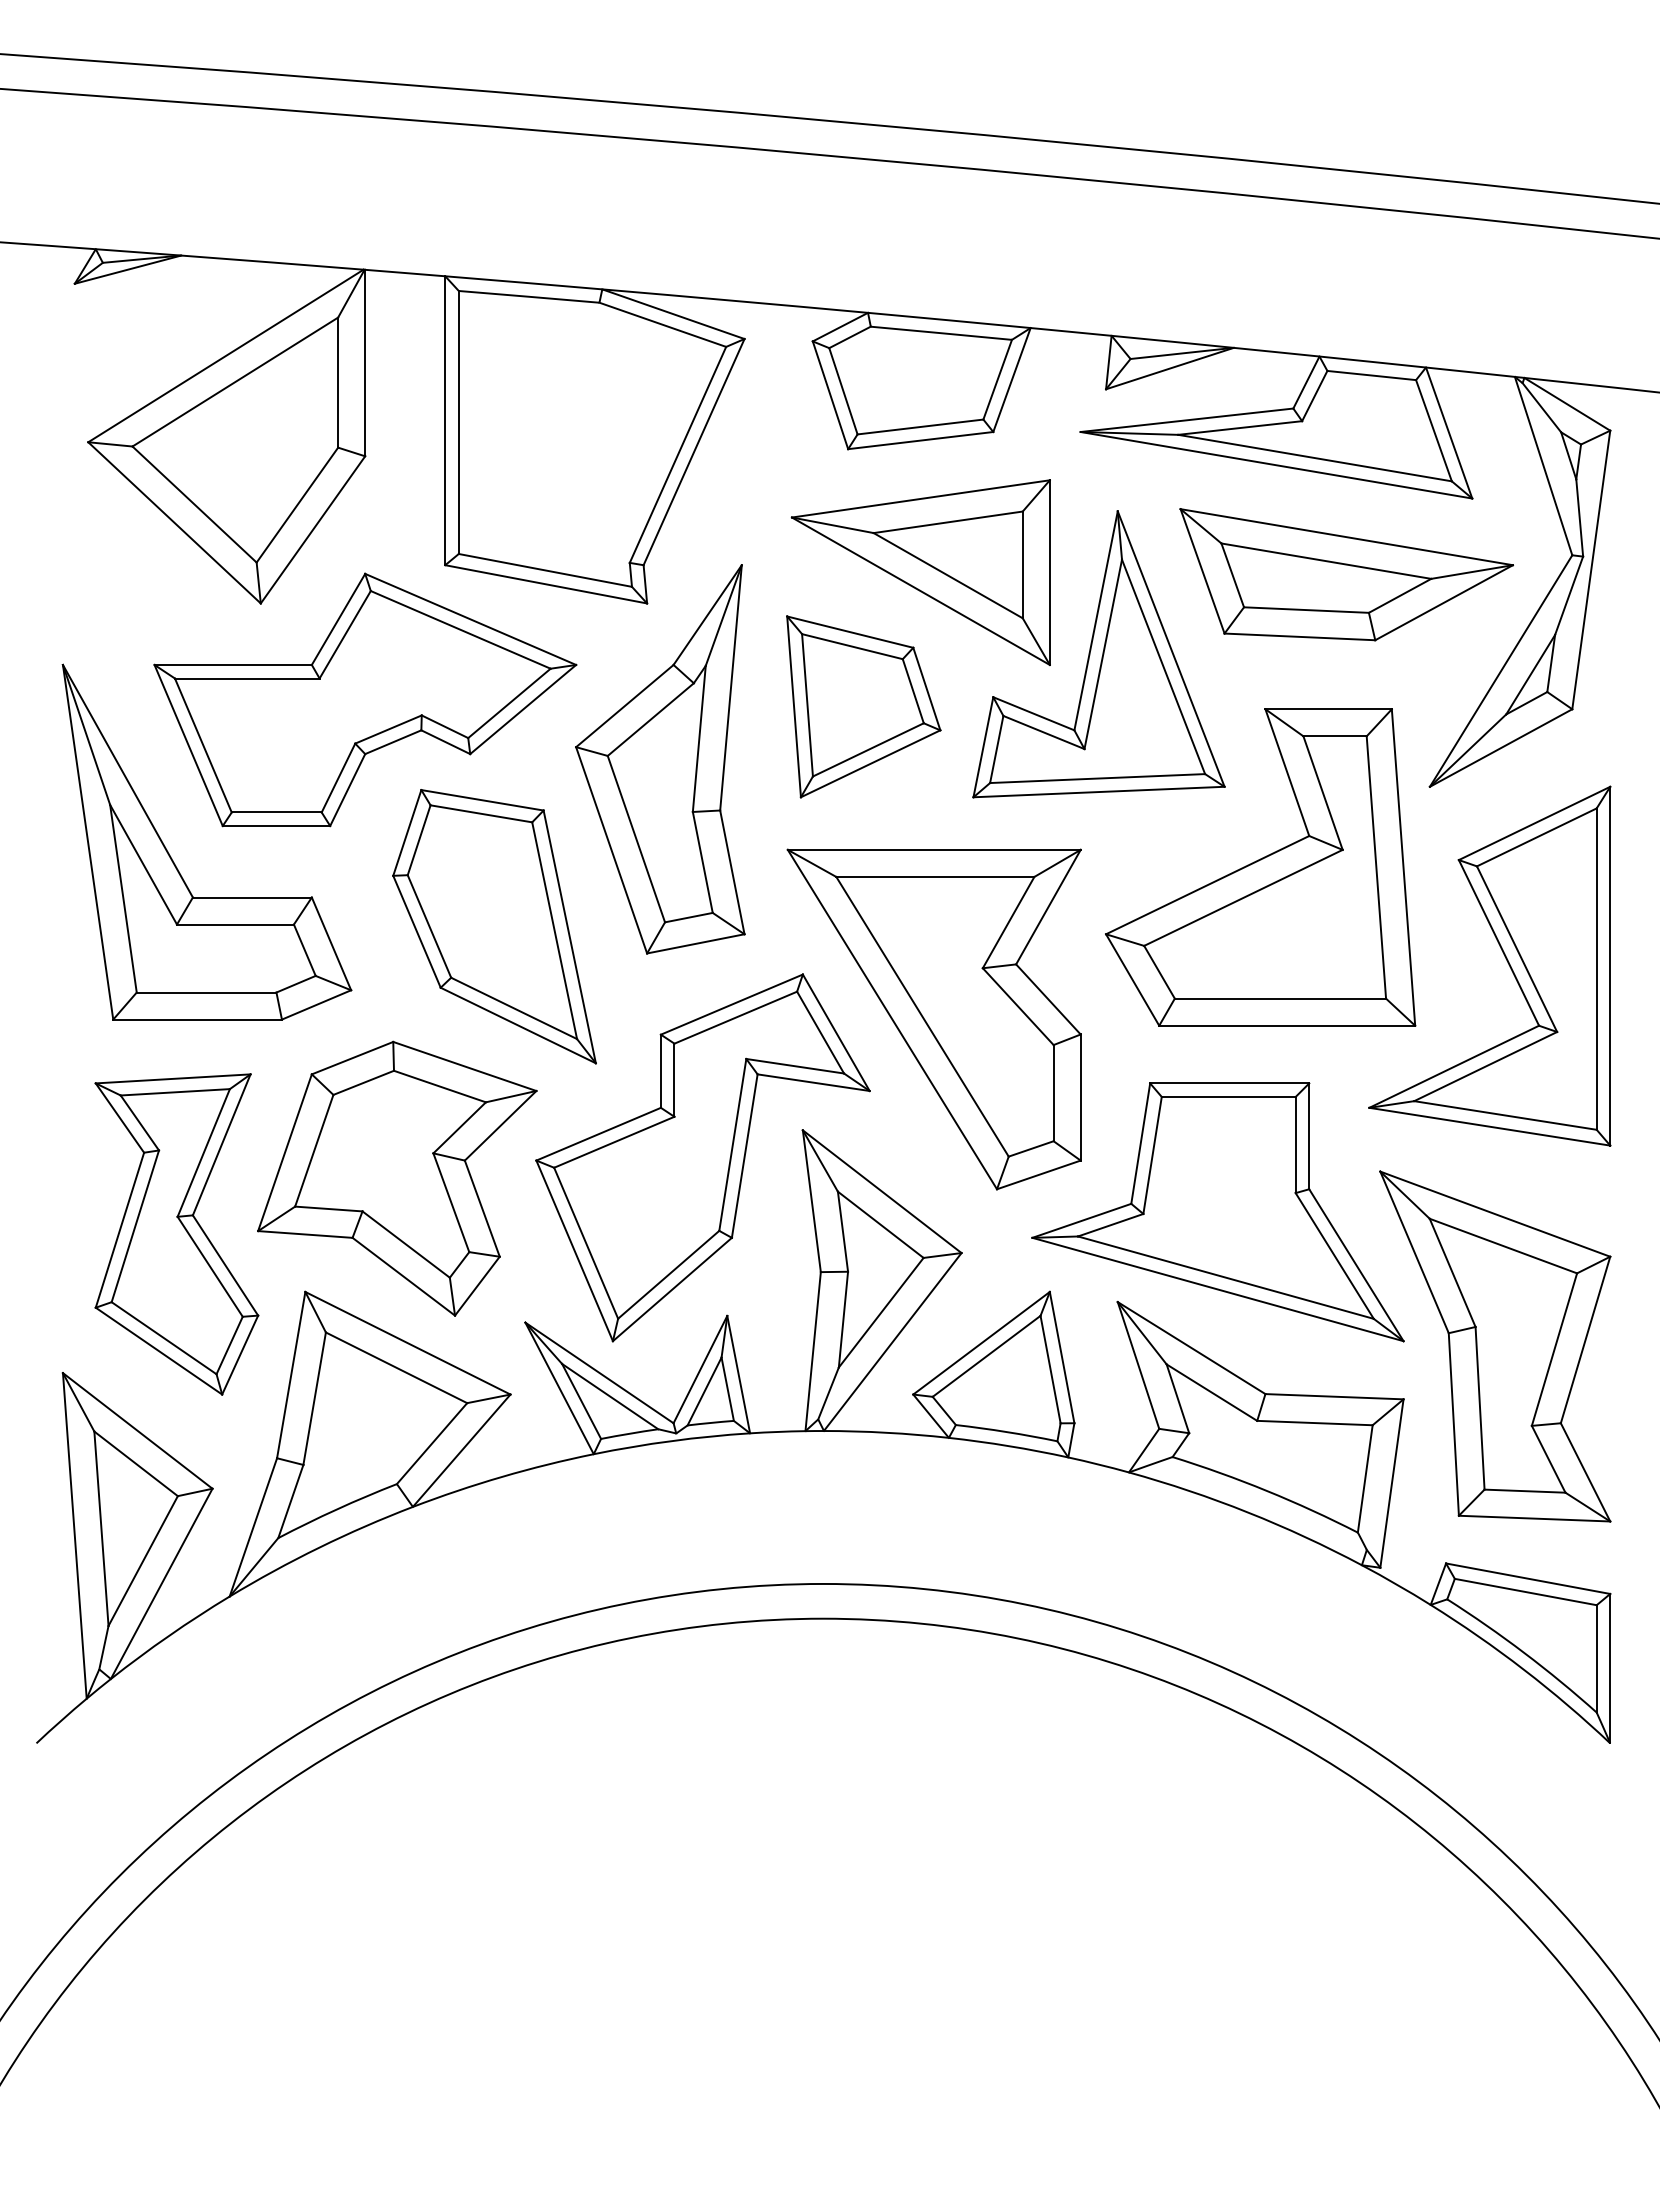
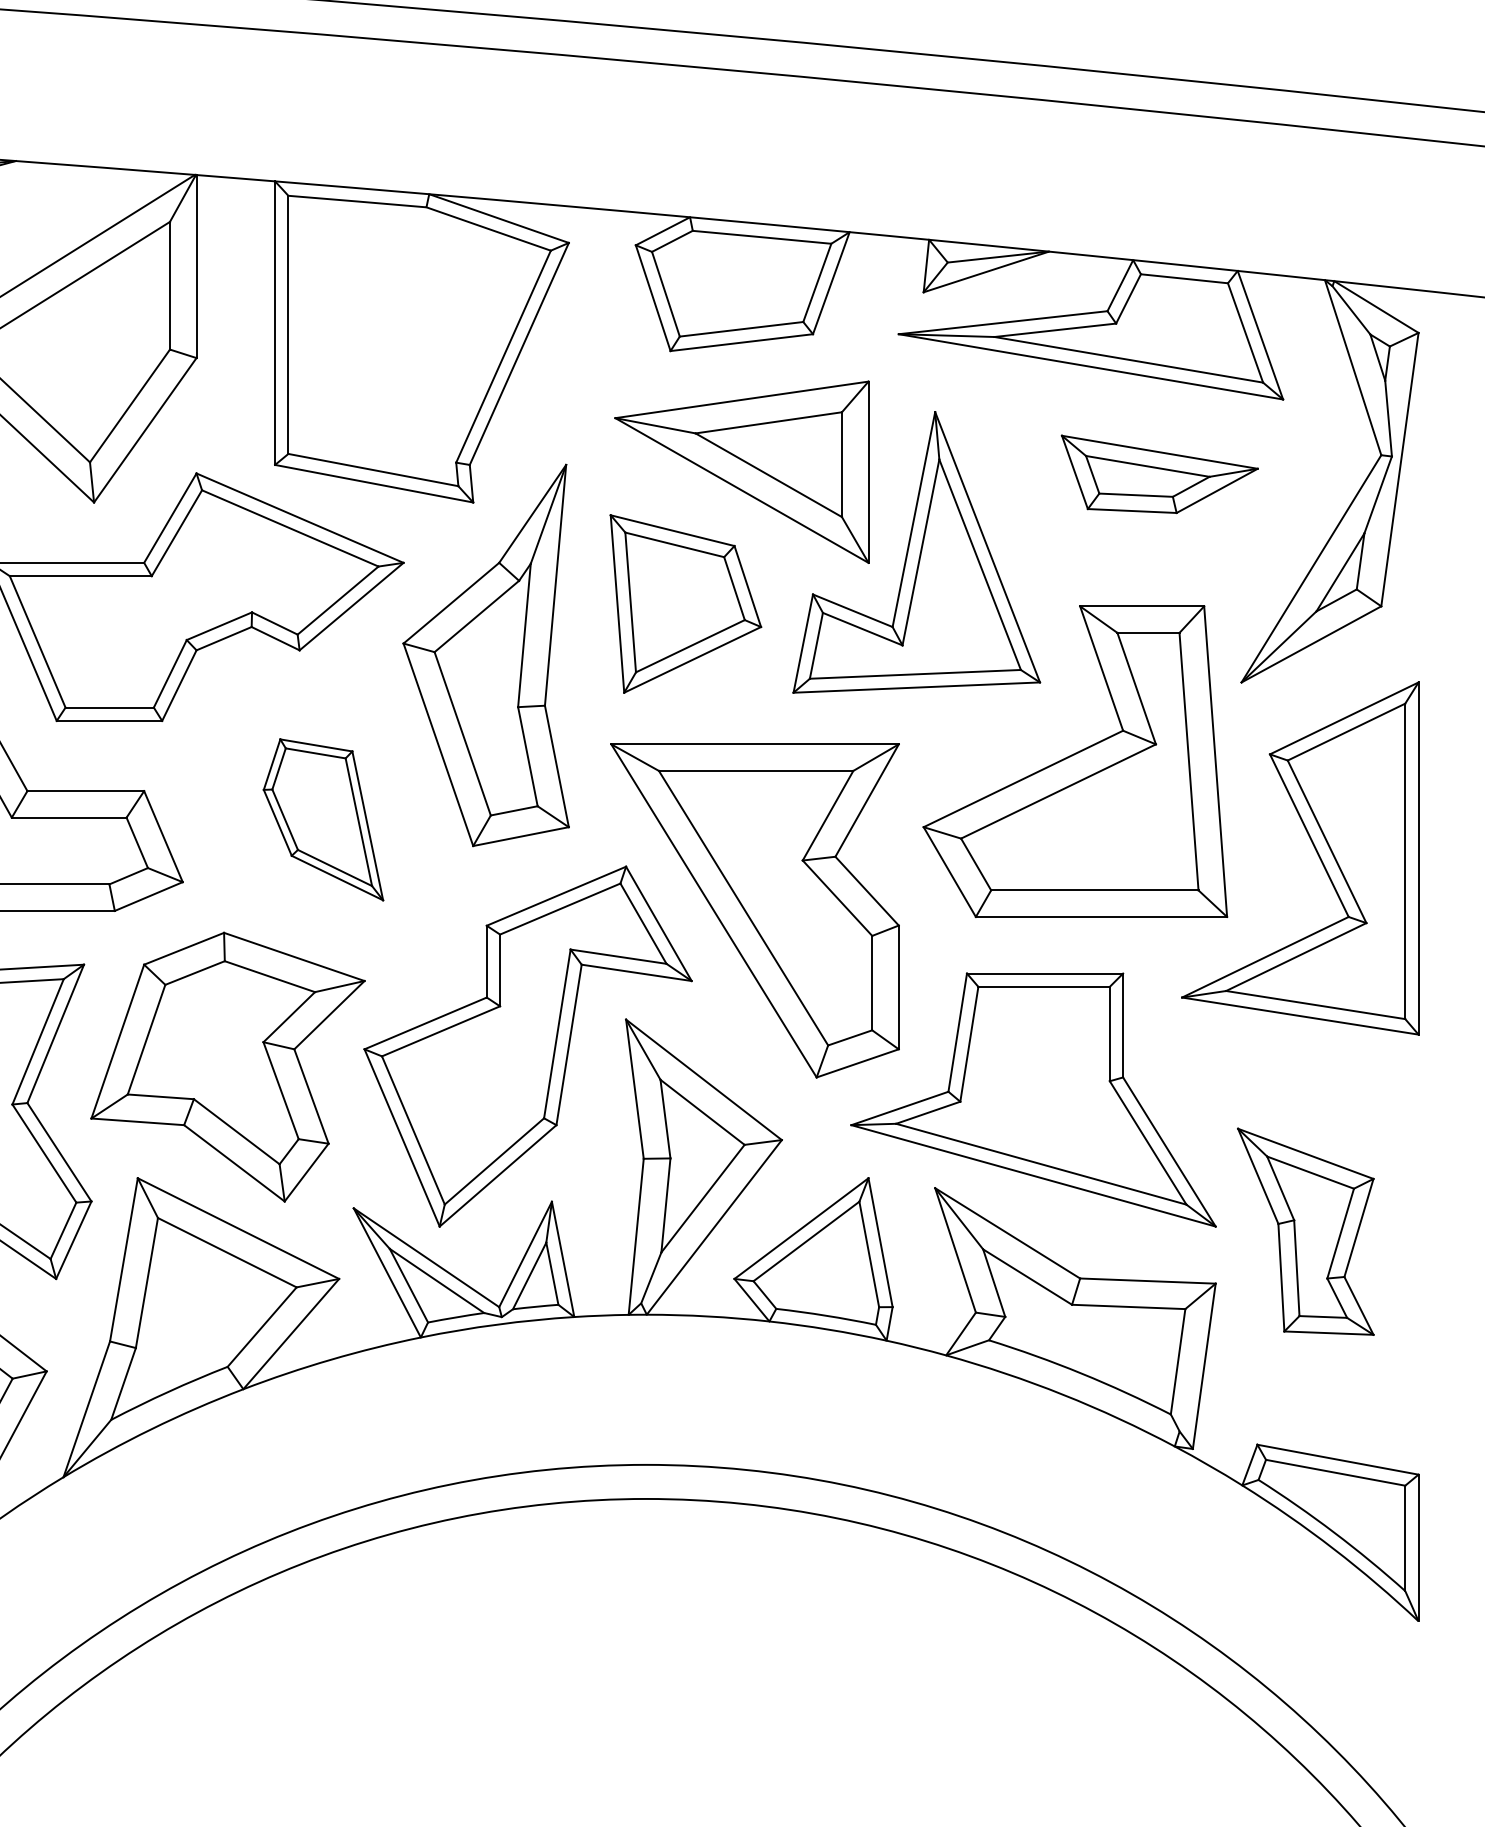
part: (1346, 574) -> (1159, 474), size x0.6
part: (494, 926) -> (323, 819), size x0.6
part: (1495, 1346) -> (1305, 1231), size x0.6

